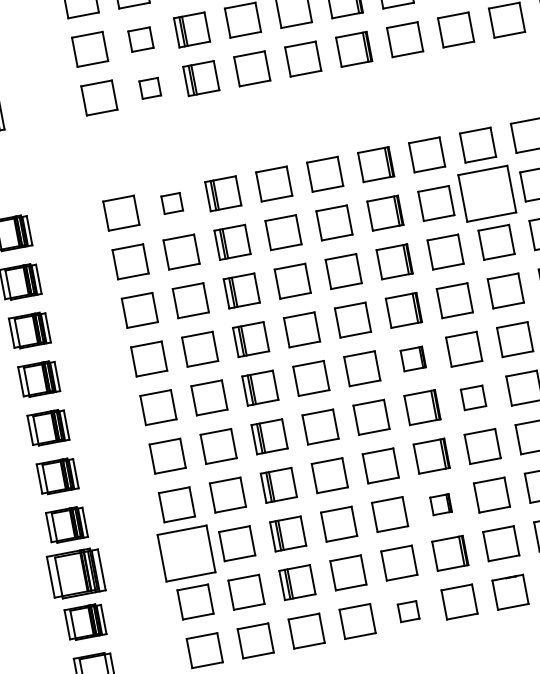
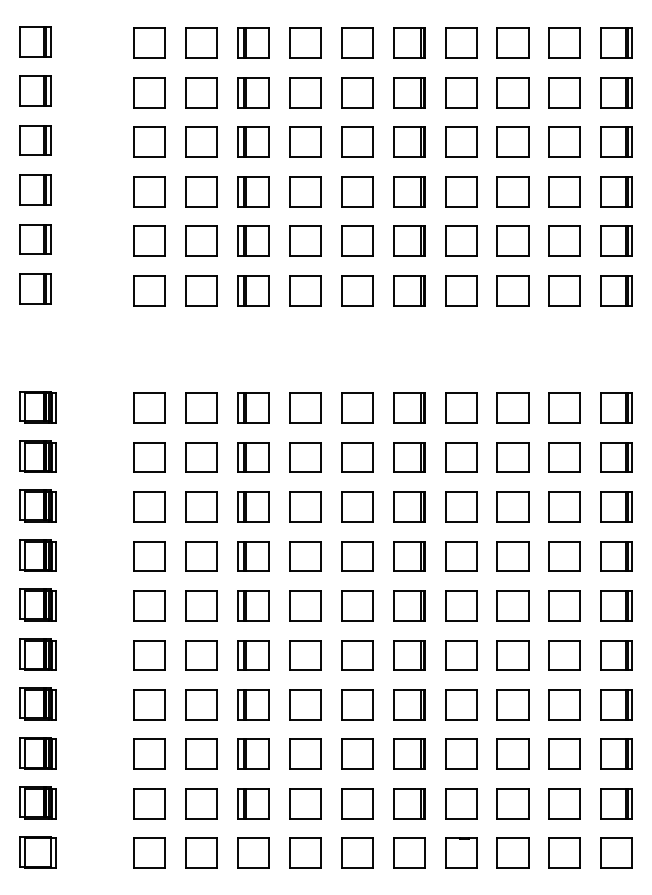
part: (140, 39) -> (201, 240), size x1.43
part: (150, 88) -> (201, 290), size x1.67
part: (486, 193) -> (512, 457), size x0.62
part: (171, 203) -> (201, 407), size x1.67
part: (413, 358) -> (409, 605), size x1.43
part: (473, 397) -> (461, 655), size x1.43
part: (441, 503) -> (409, 753), size x1.67
part: (185, 552) -> (149, 753), size x0.62
part: (75, 573) -> (37, 753), size x0.71
part: (408, 610) -> (357, 852), size x1.67

